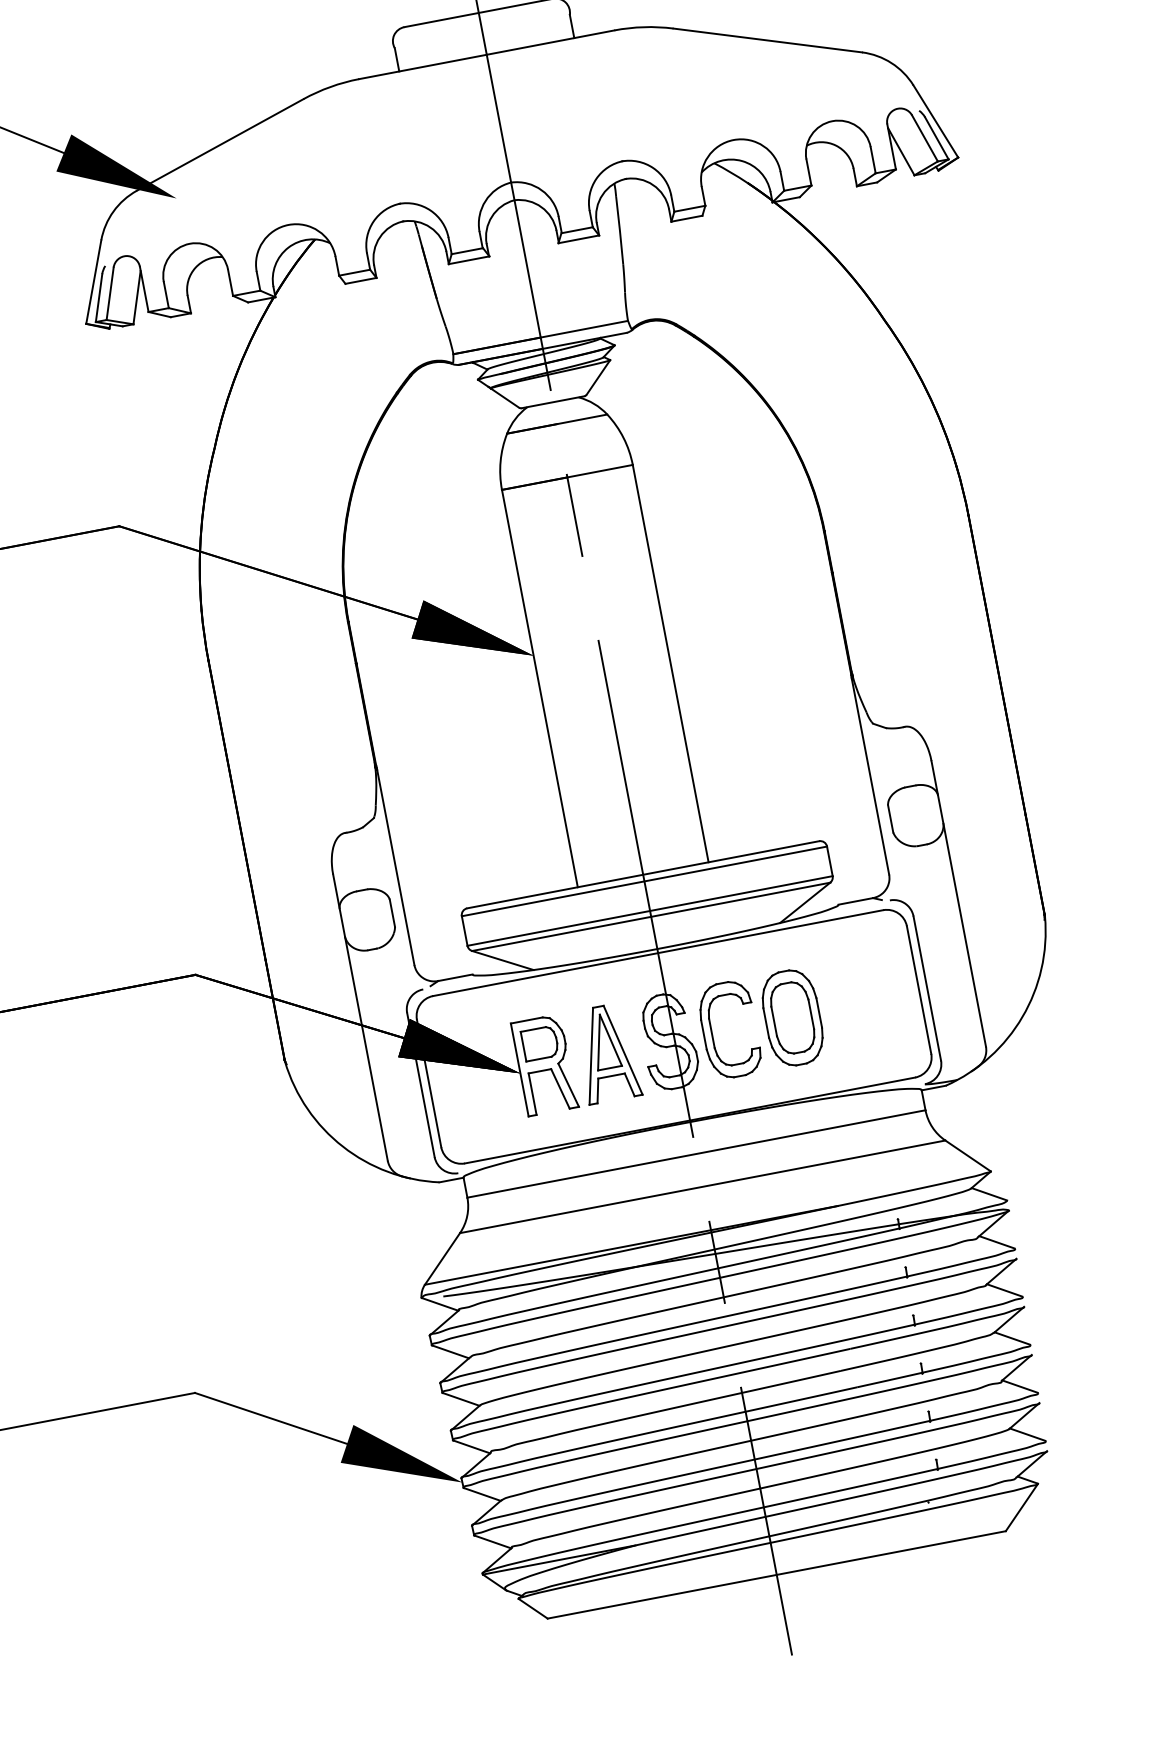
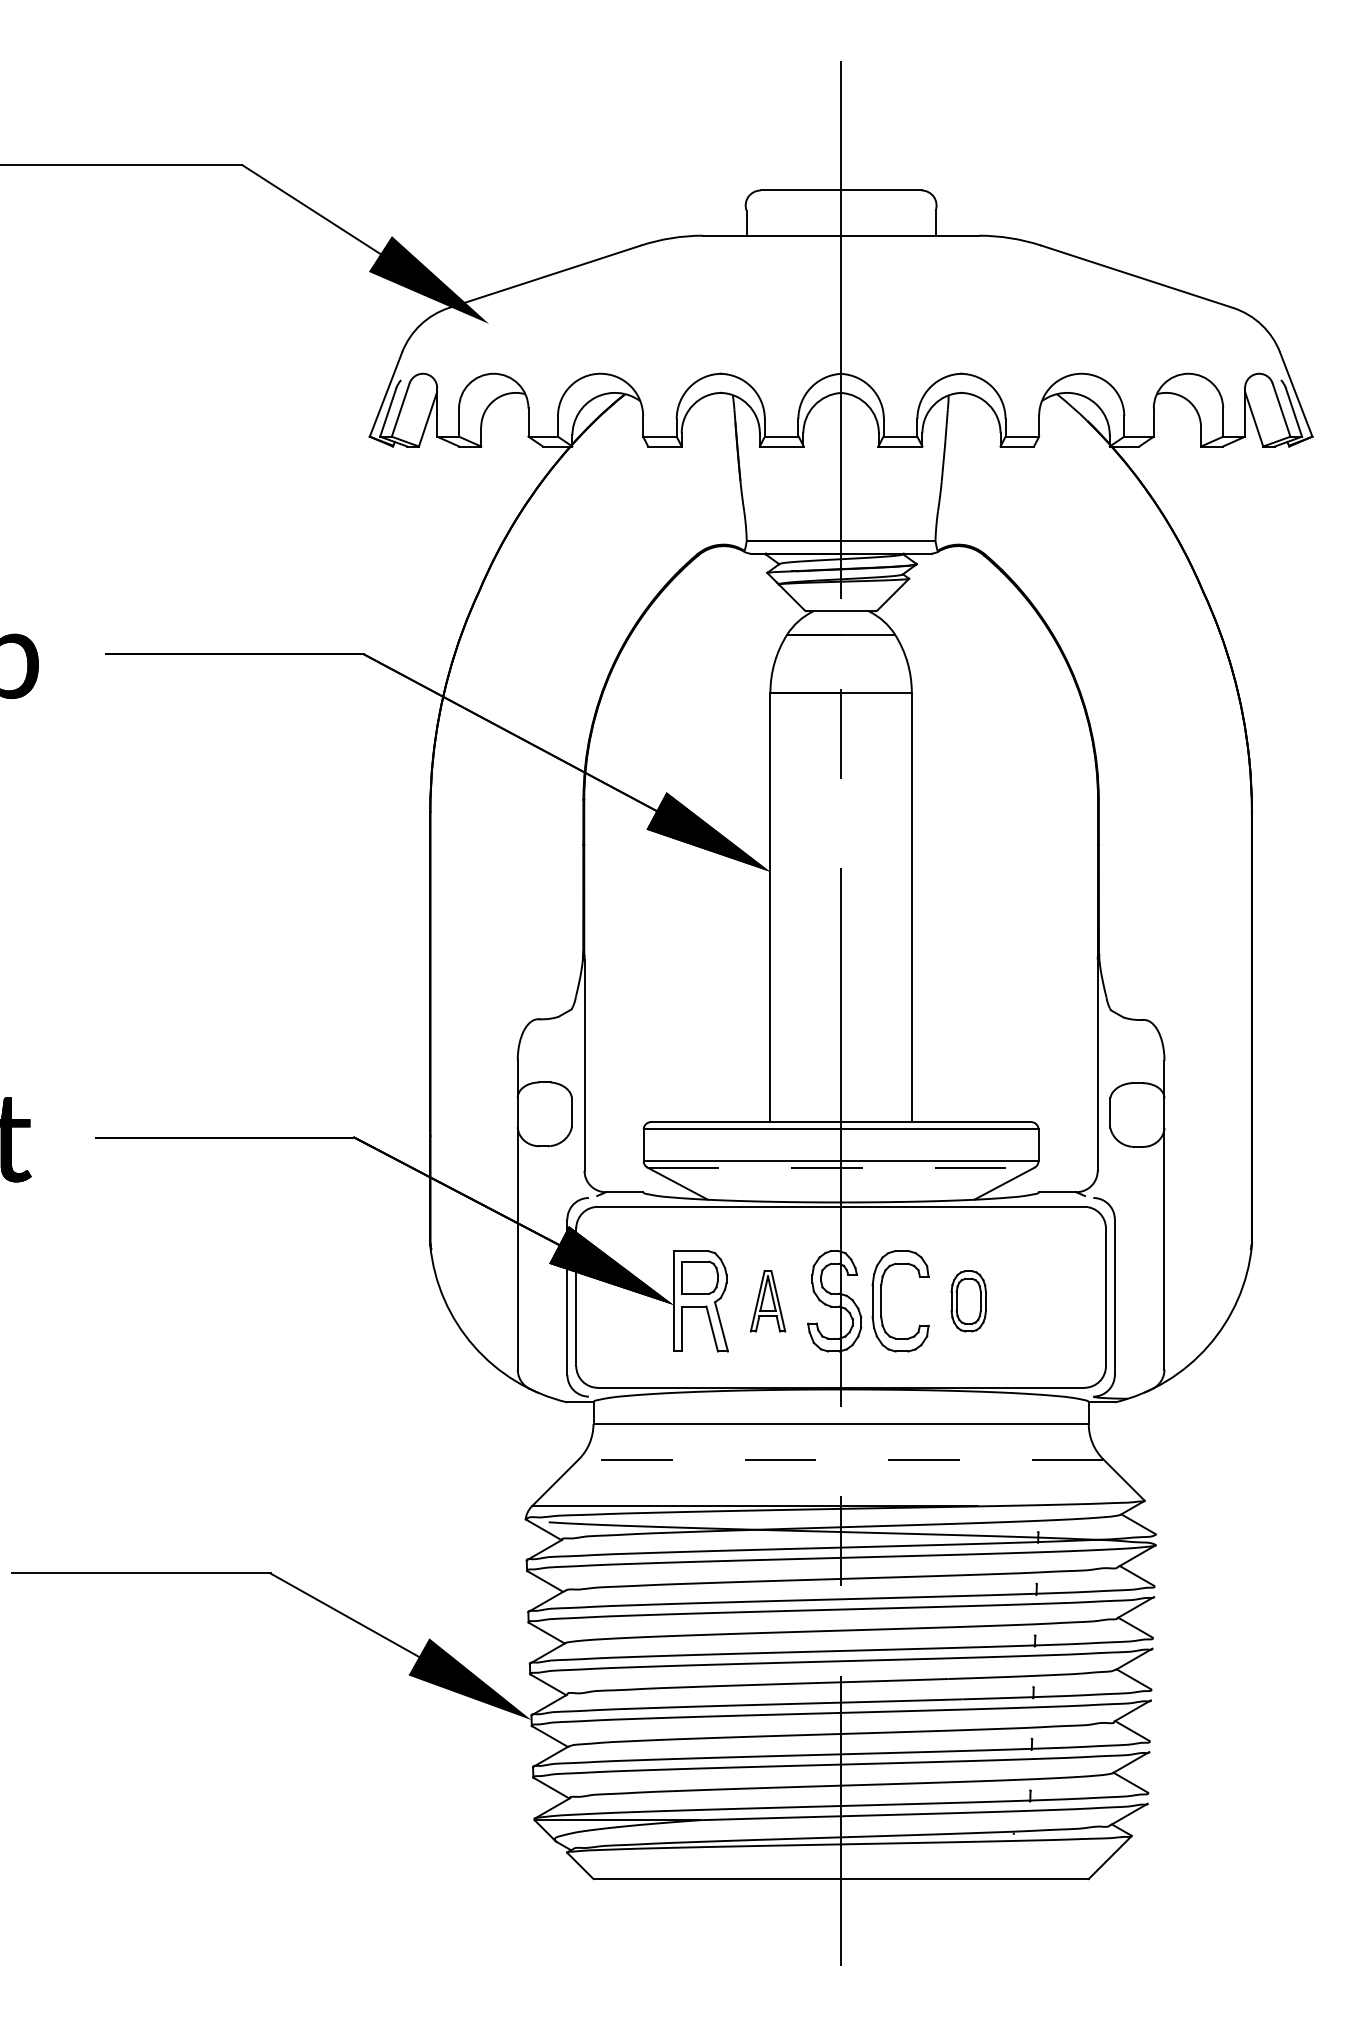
line: (651, 916) -> (841, 1167), solid -> dashed
part: (792, 1018) -> (968, 1301), size x0.6
part: (606, 1053) -> (767, 1301), size x0.6
line: (702, 1186) -> (840, 1459), solid -> dashed

